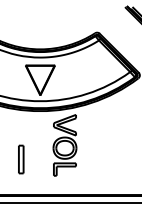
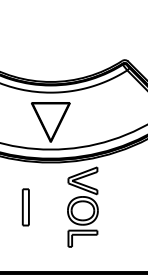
part: (21, 159) -> (26, 207), moved

